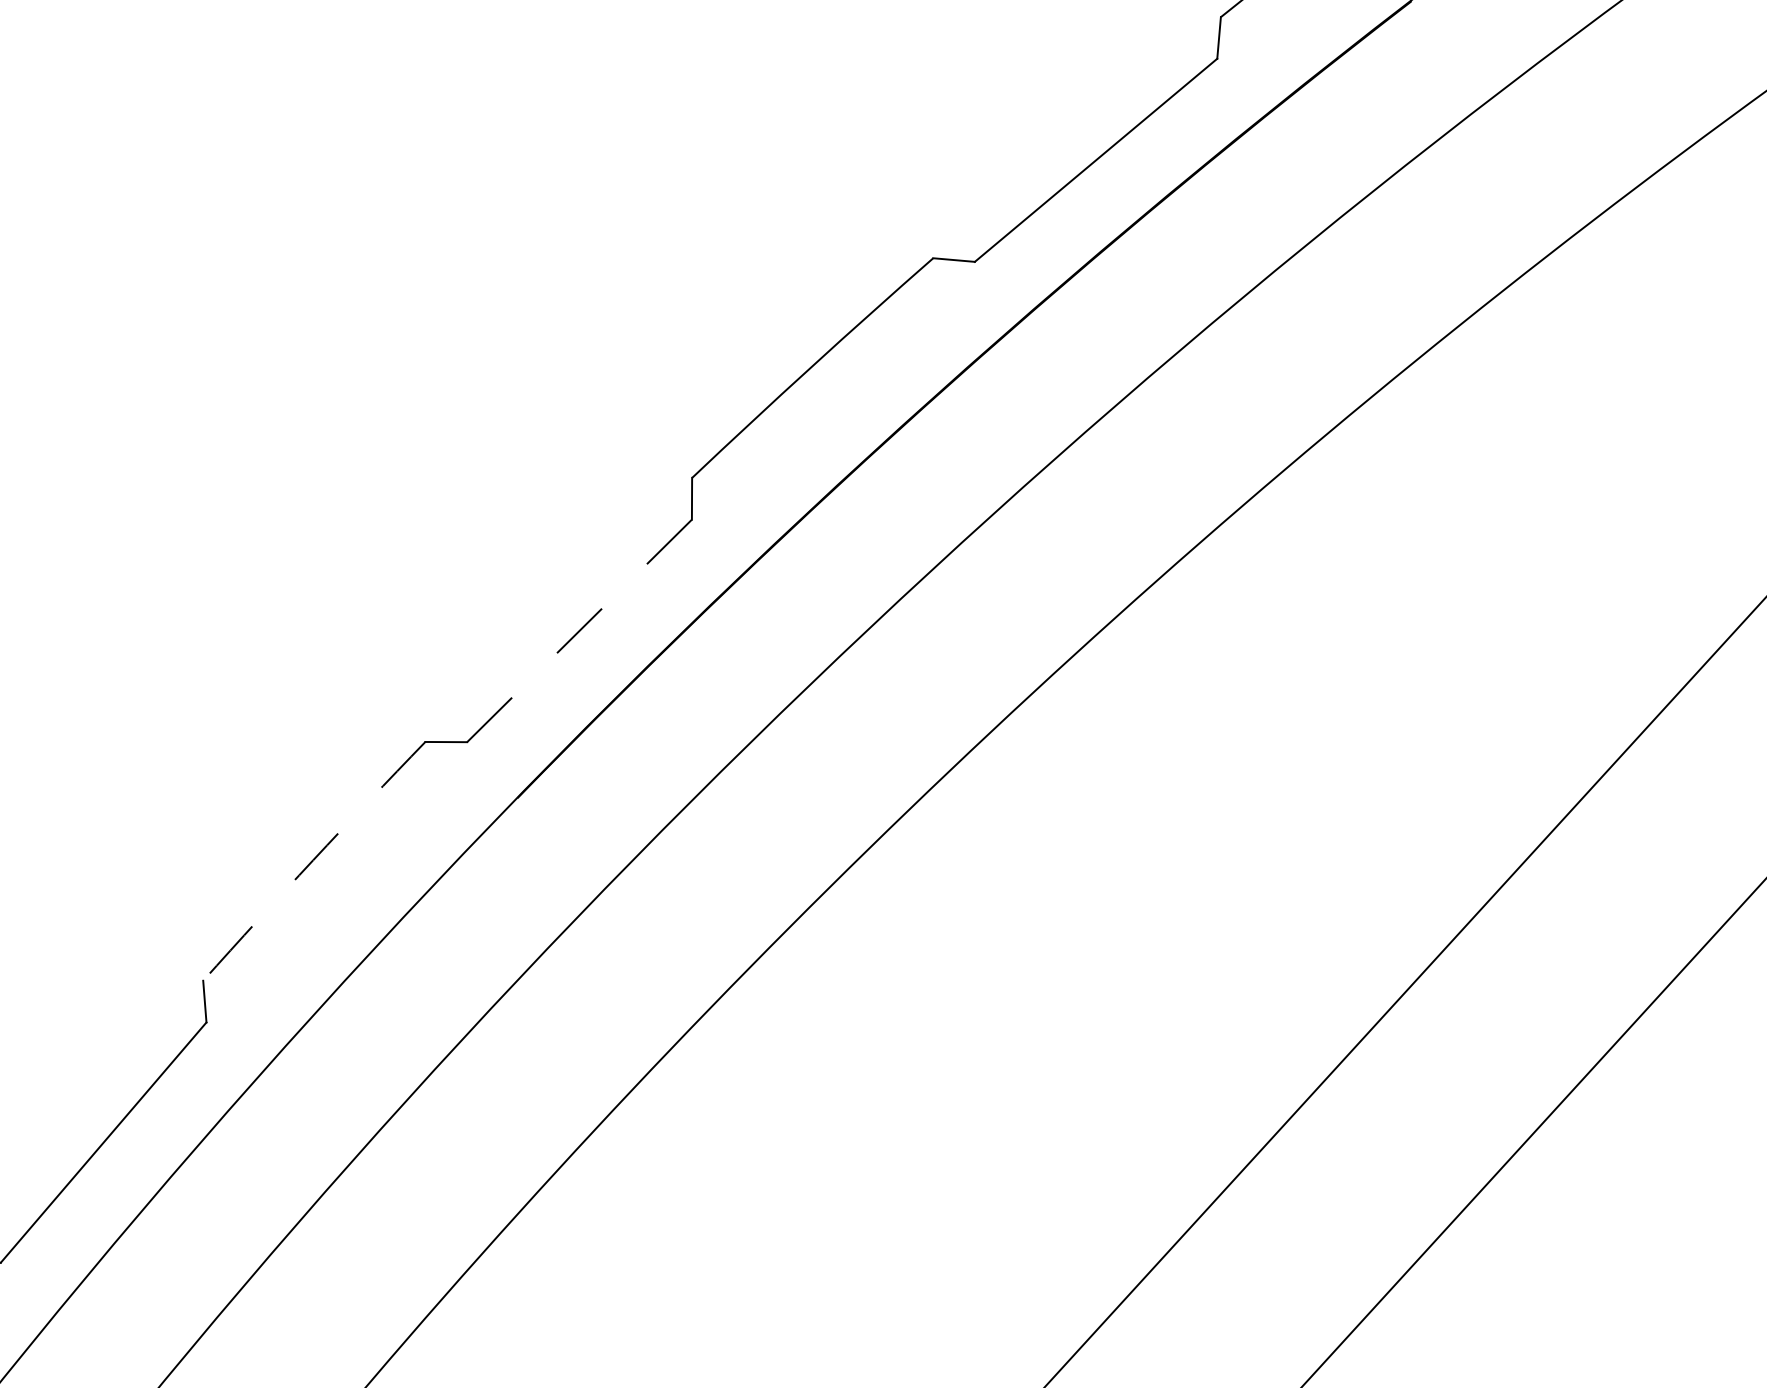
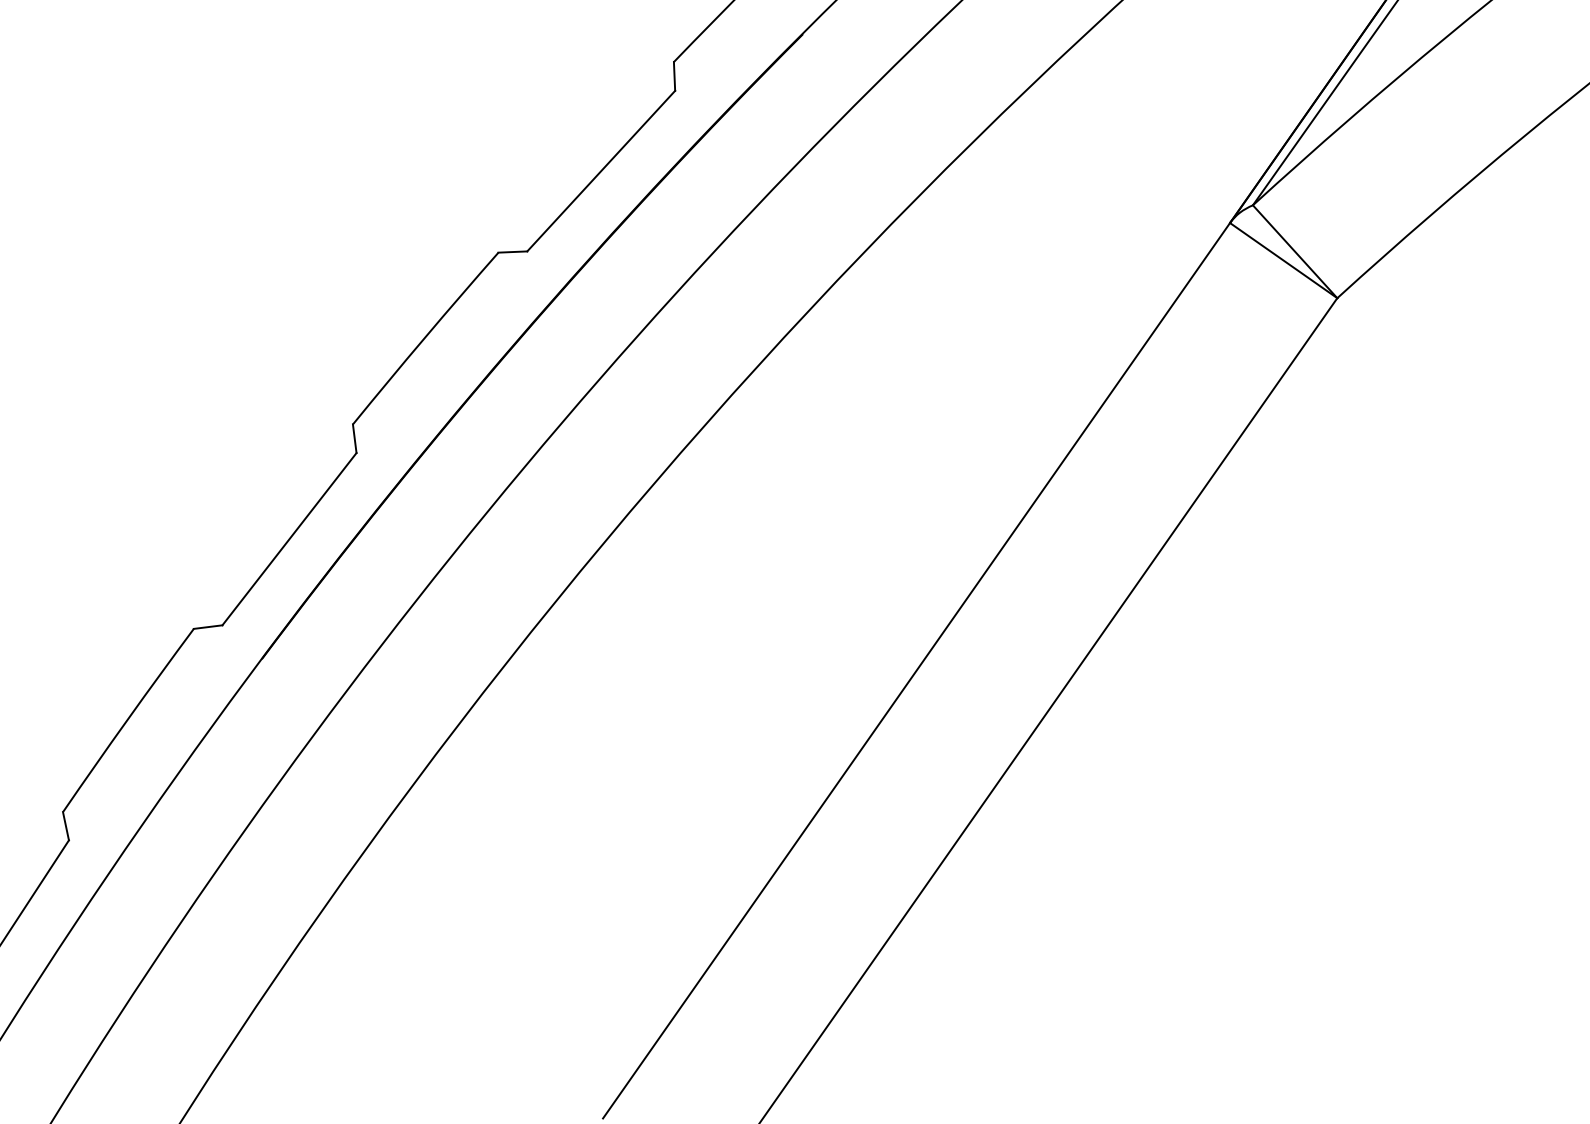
line: (579, 631) -> (289, 539), dashed -> solid
arc: (313, 859) -> (127, 719), dashed -> solid

